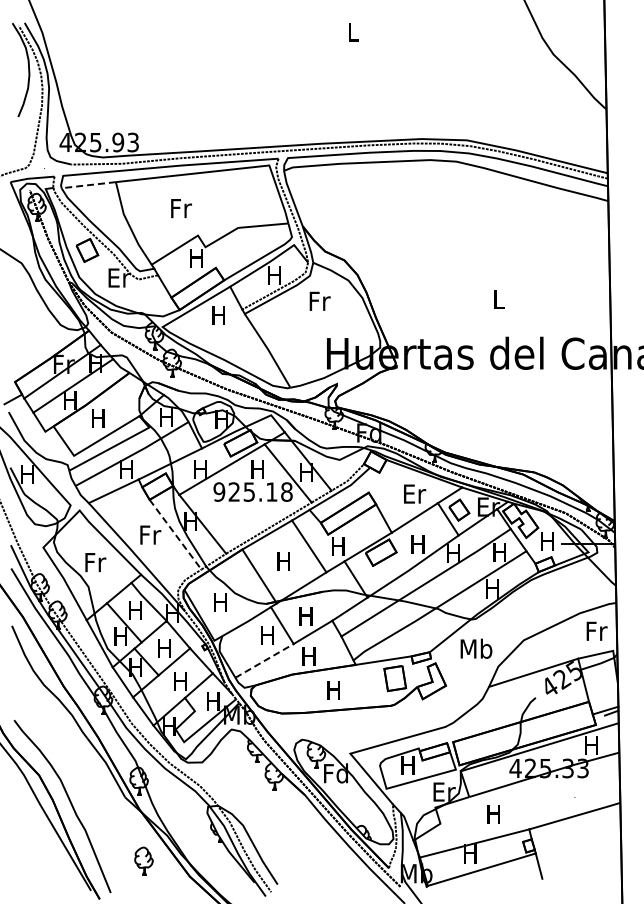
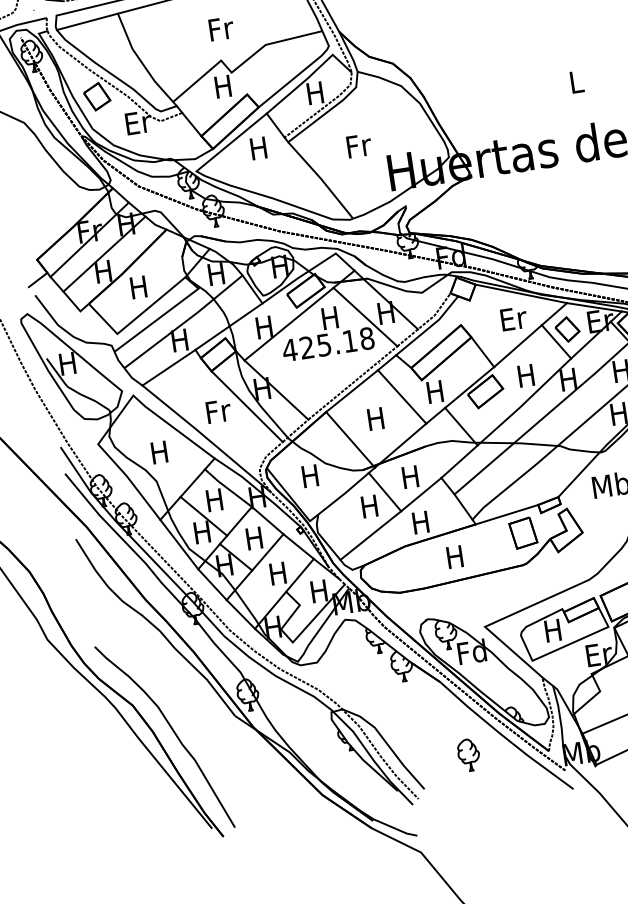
line: (88, 185) -> (87, 22), dashed -> solid
text: (181, 208) -> (221, 28), moved
text: (319, 300) -> (358, 145), moved
text: (219, 491) -> (289, 349), 925.18 -> 425.18
line: (175, 535) -> (247, 407), dashed -> solid
text: (95, 562) -> (160, 452), Fr -> H
line: (264, 660) -> (370, 535), dashed -> solid
part: (143, 860) -> (468, 754), moved

